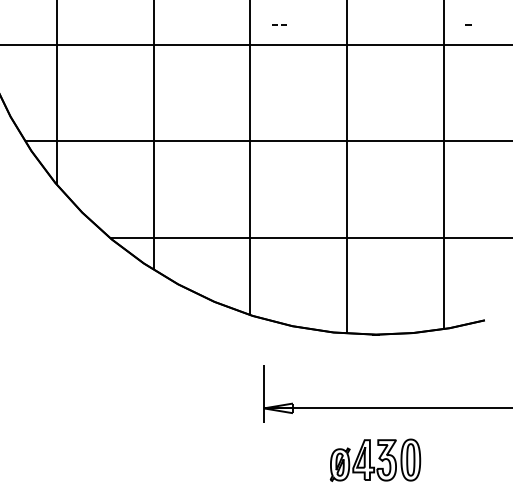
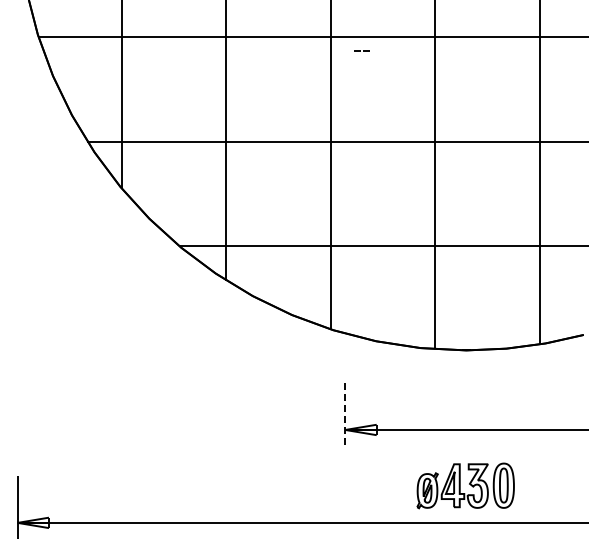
line: (277, 24) -> (360, 50), moved
line: (467, 24) -> (565, 15), removed
line: (264, 394) -> (345, 414), solid -> dashed

